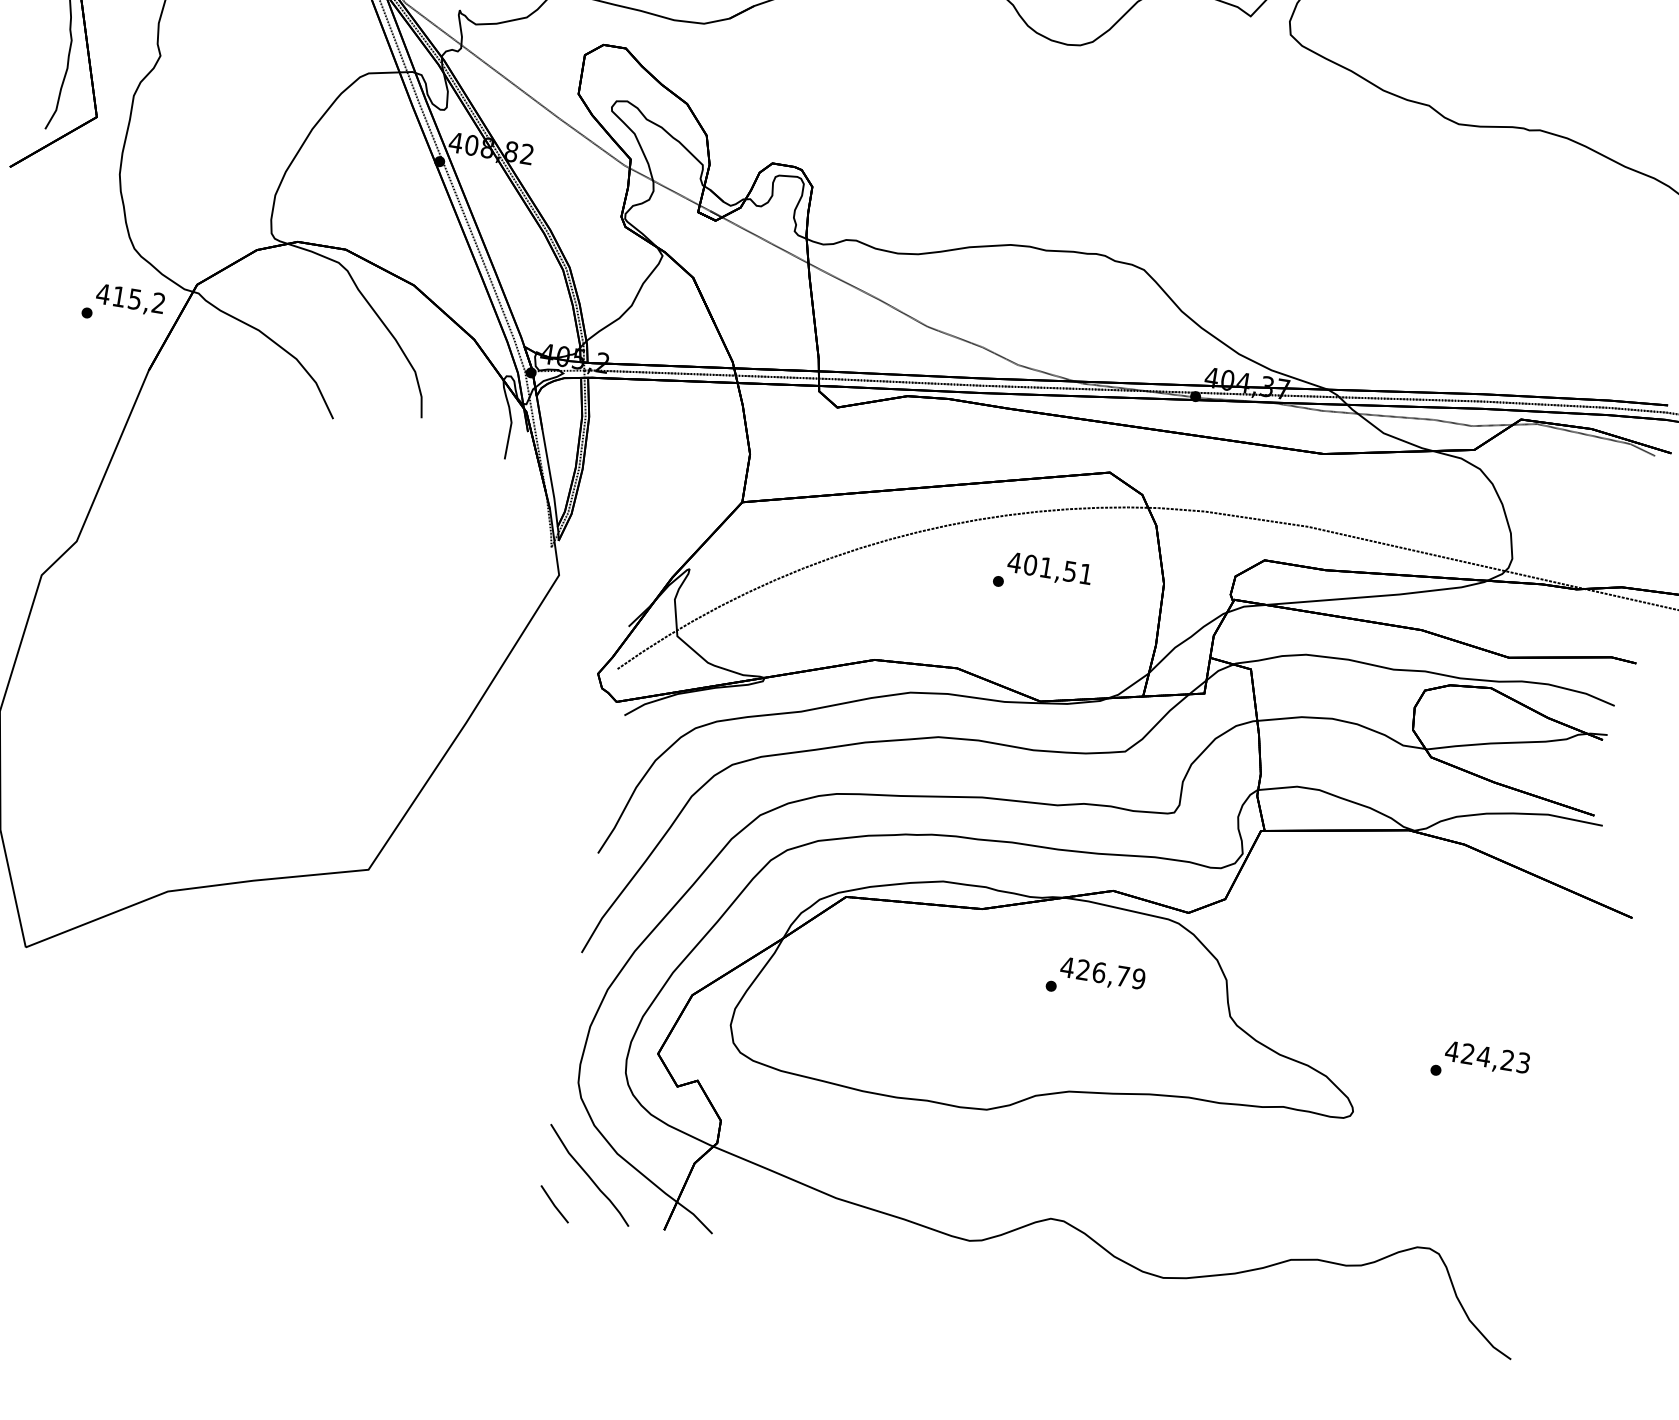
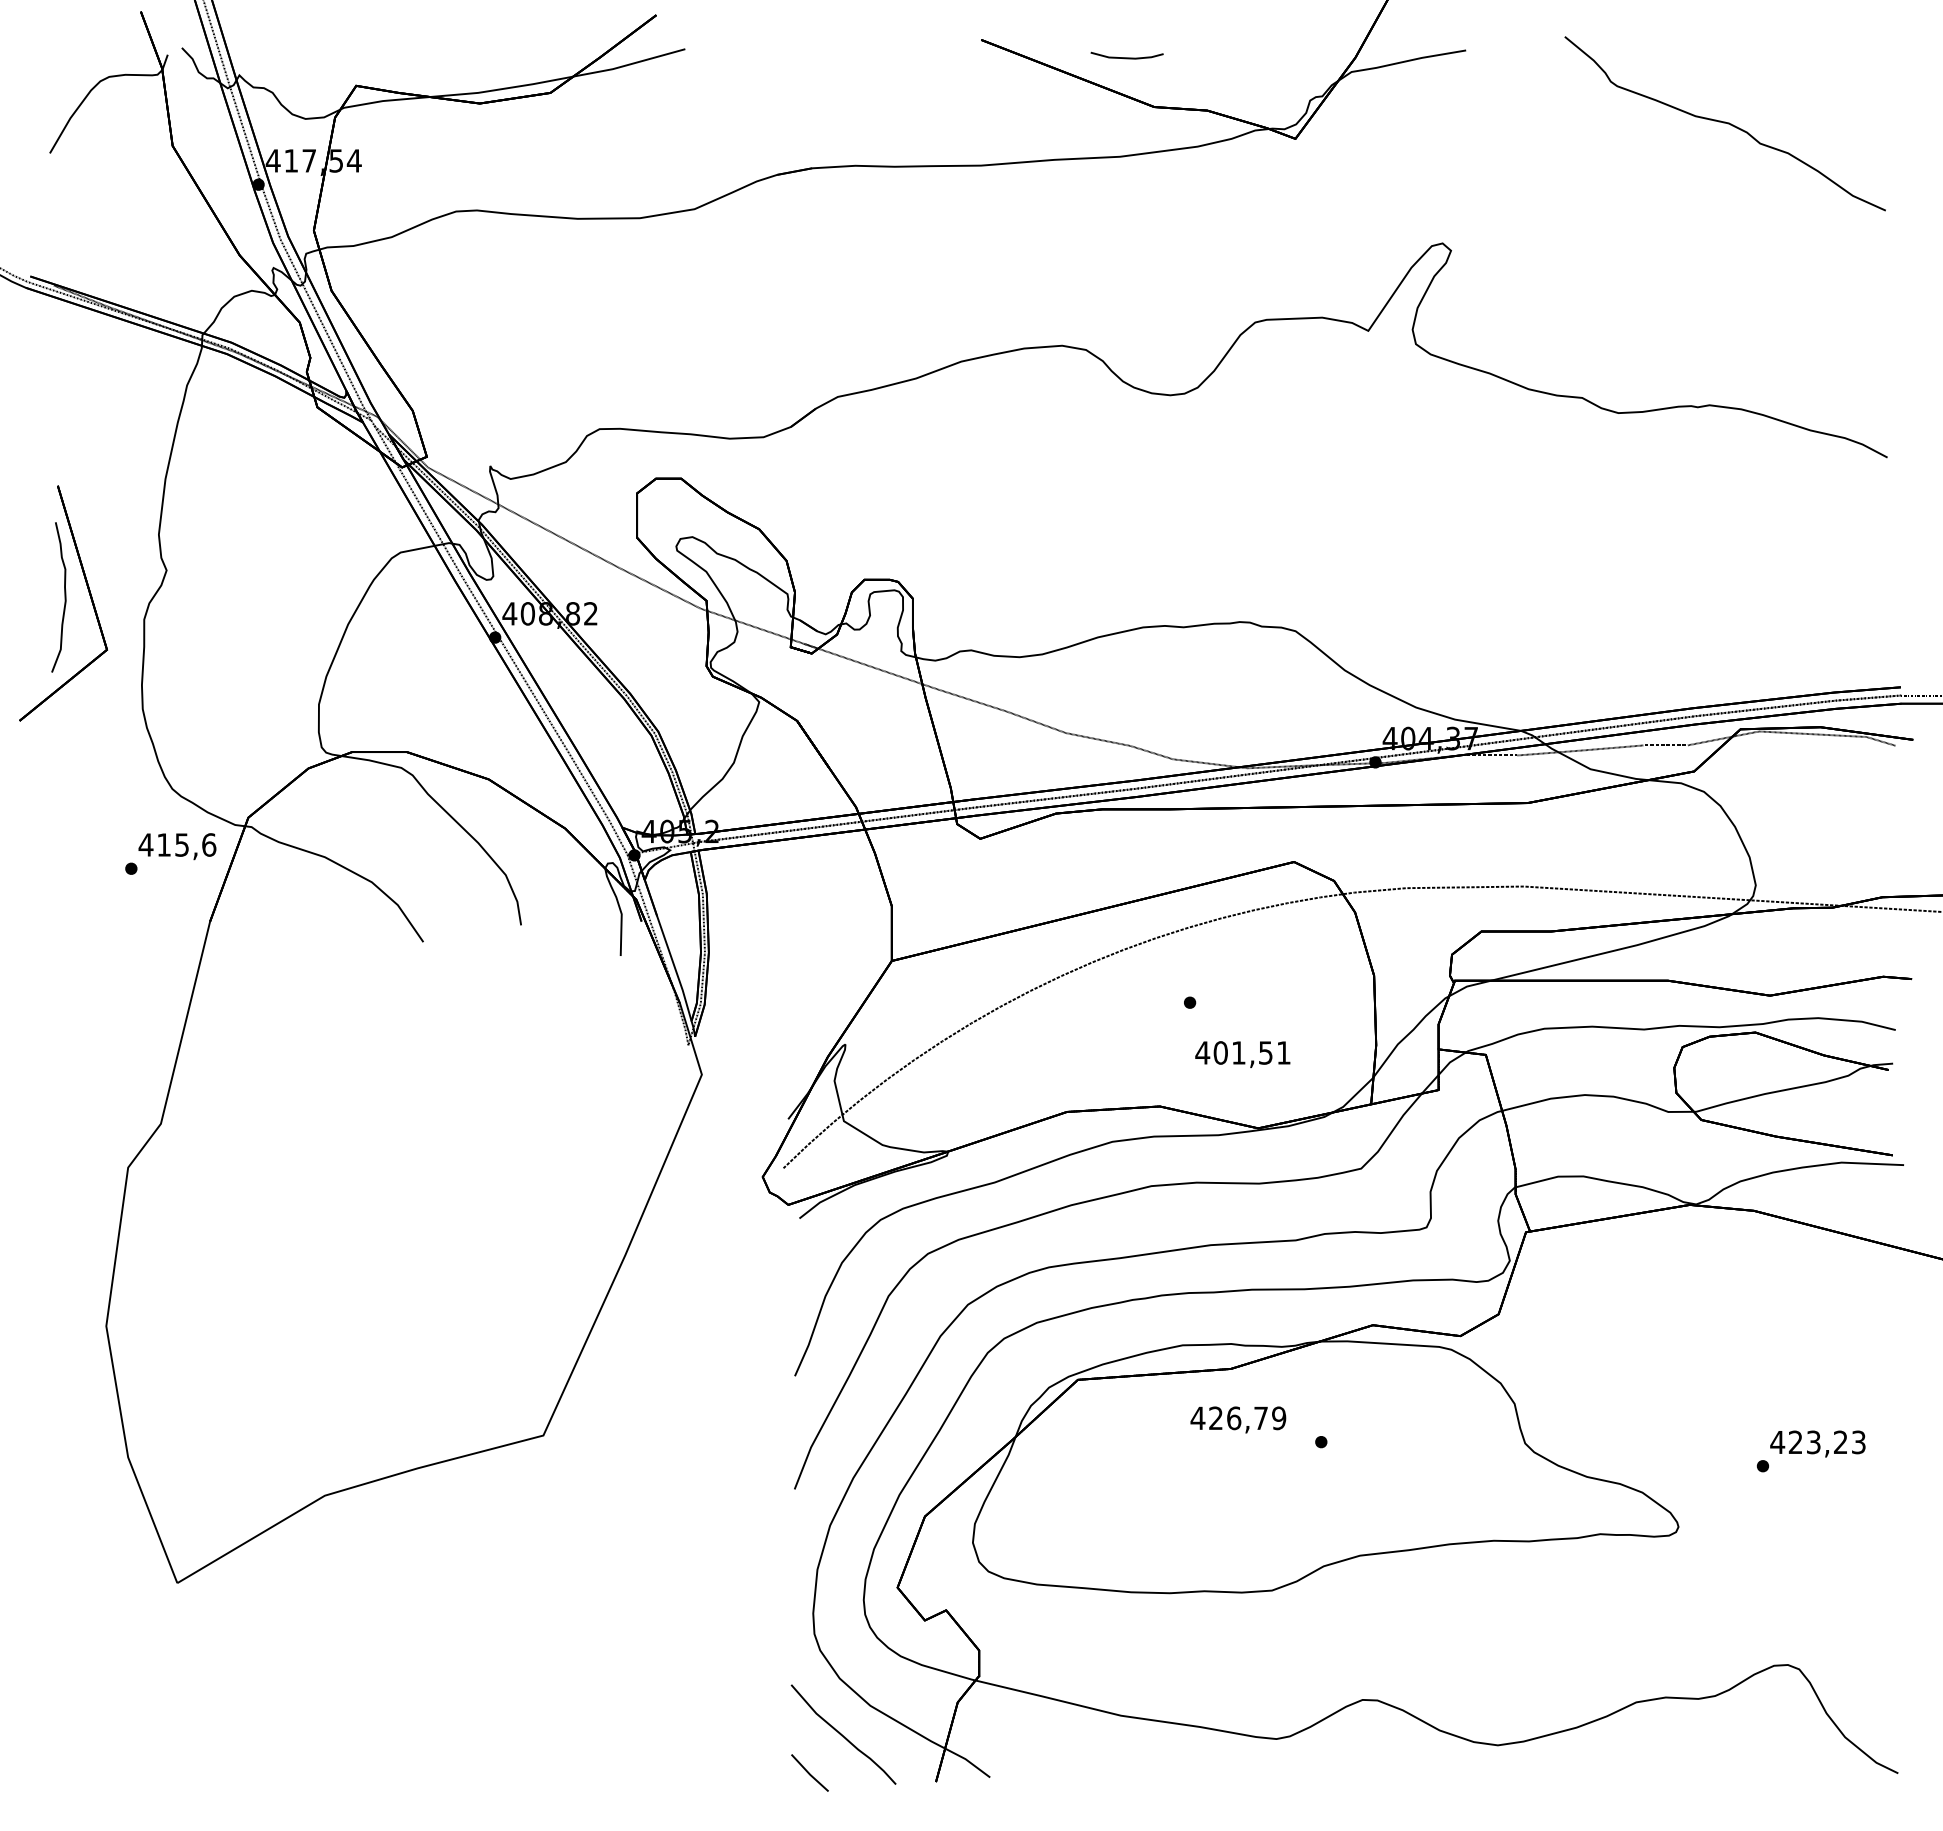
text: (159, 302) -> (209, 844), 415,2 -> 415,6
text: (1049, 569) -> (1242, 1054), moved
text: (1102, 974) -> (1238, 1419), moved
text: (1483, 1056) -> (1813, 1442), 424,23 -> 423,23

